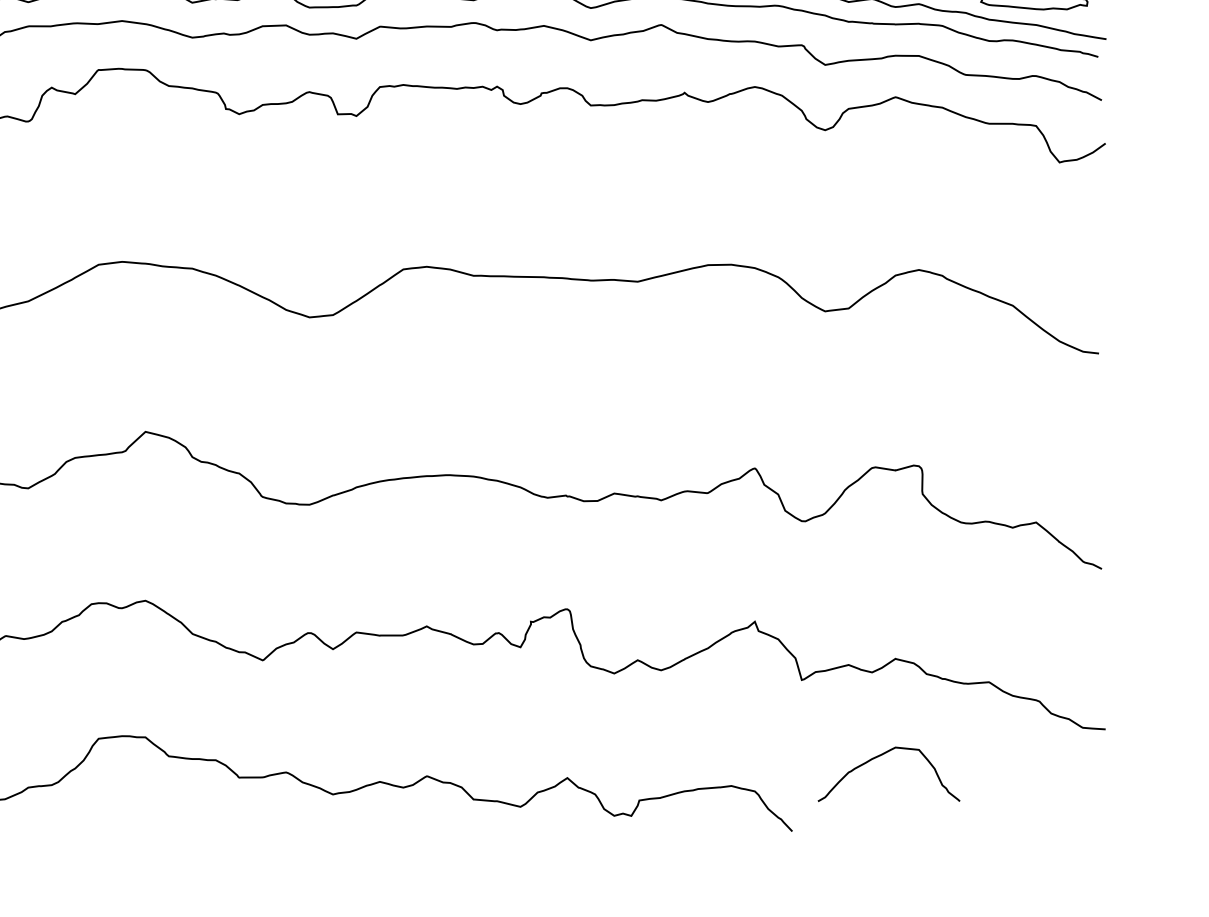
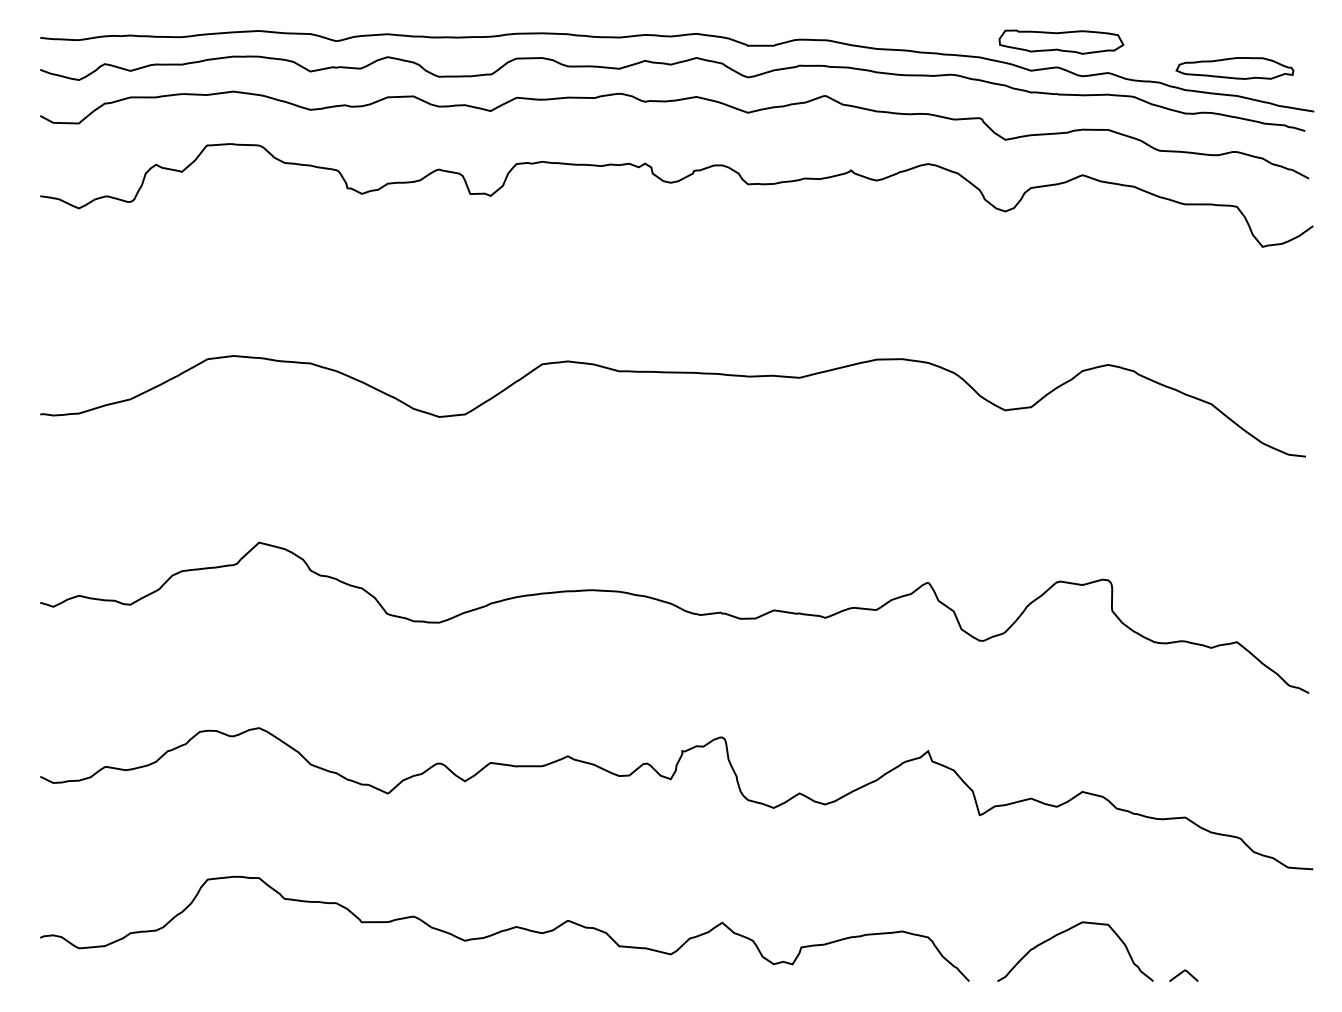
curve: (881, 755) -> (1067, 931), moved
curve: (986, 824) -> (1182, 973), added

